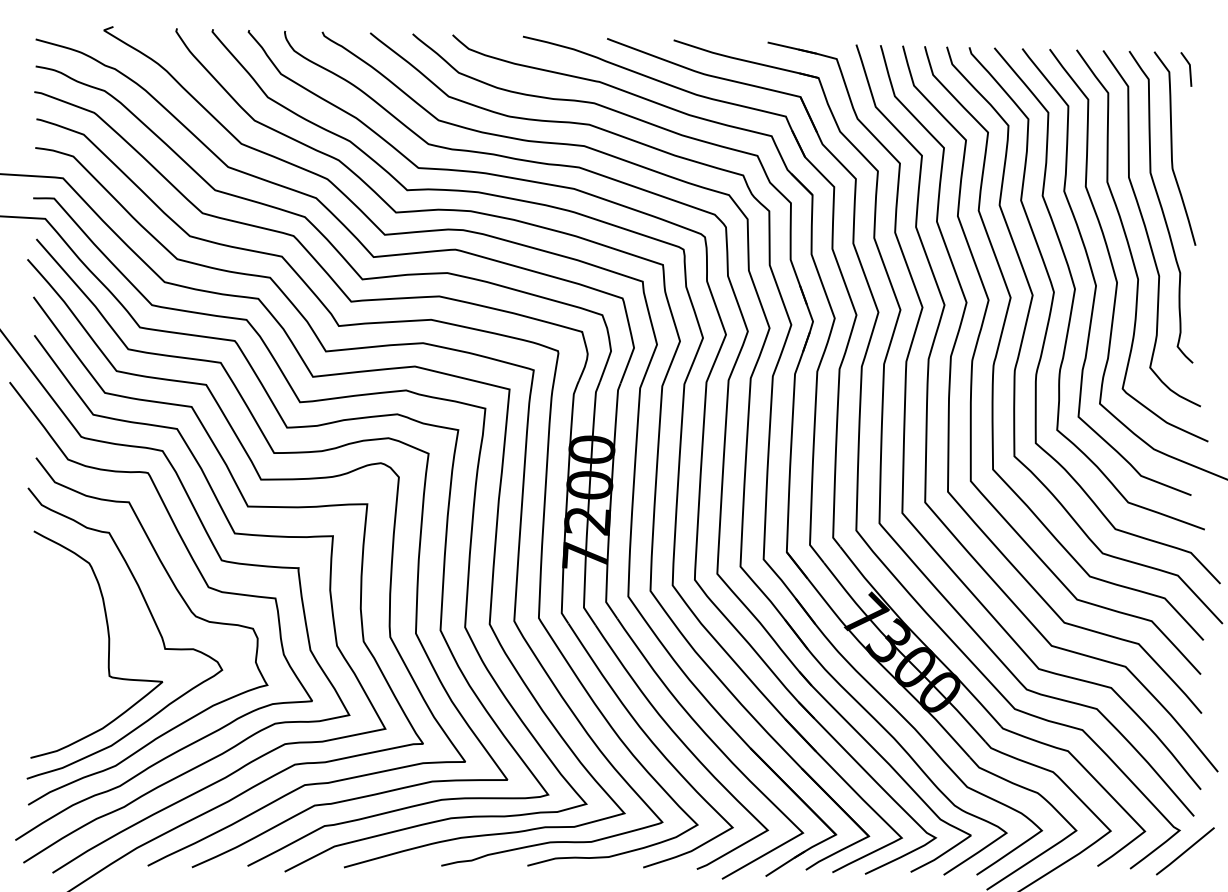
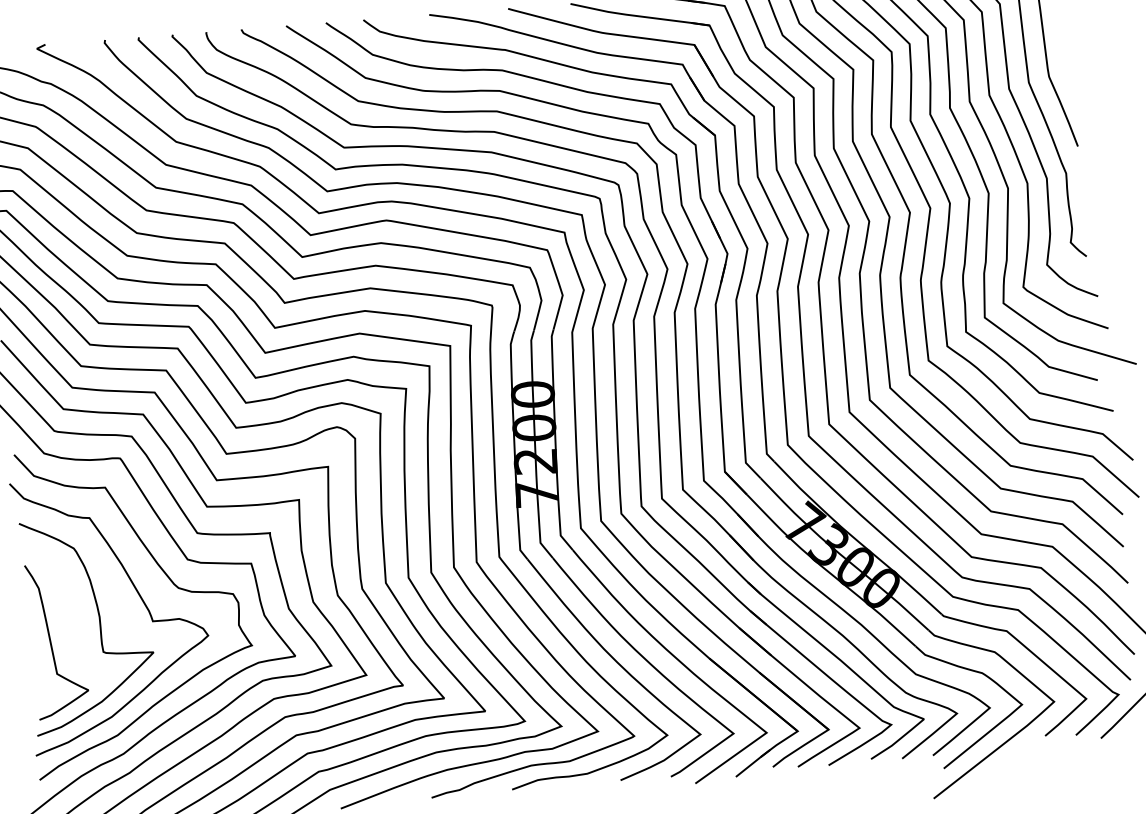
curve: (55, 658) -> (51, 640), added

